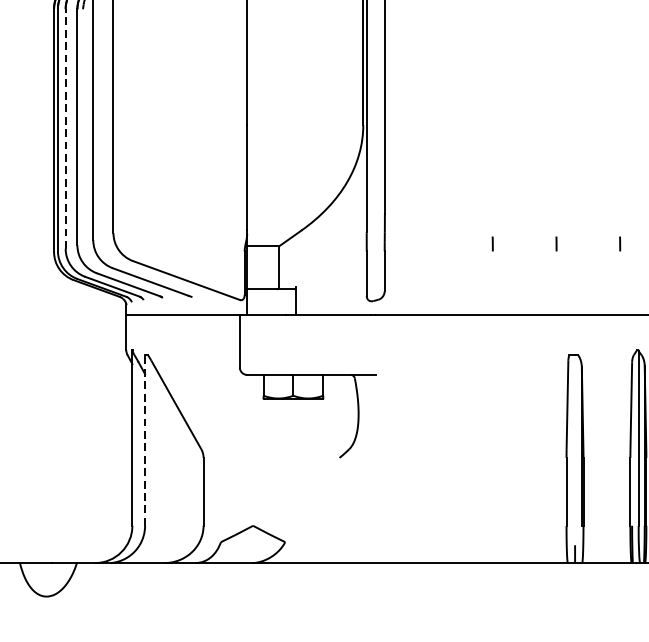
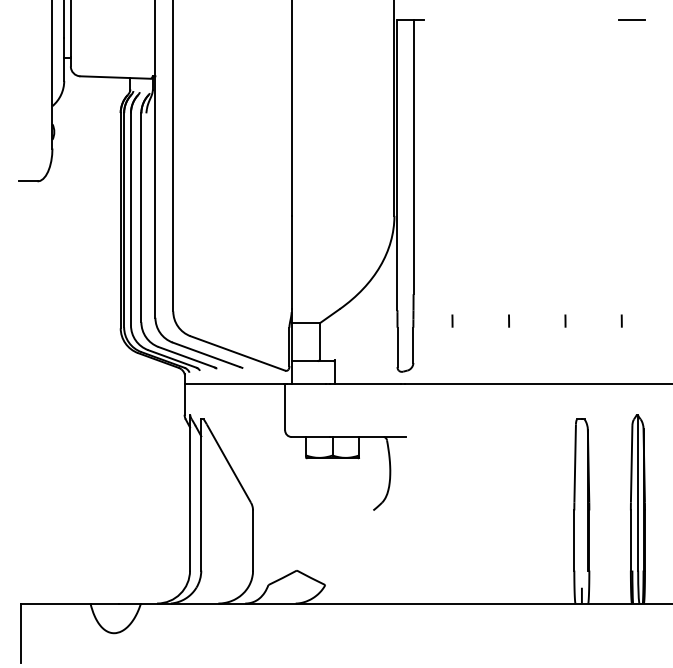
line: (65, 128) -> (130, 218), dashed -> solid
line: (428, 243) -> (452, 320), added
line: (145, 441) -> (201, 495), dashed -> solid

